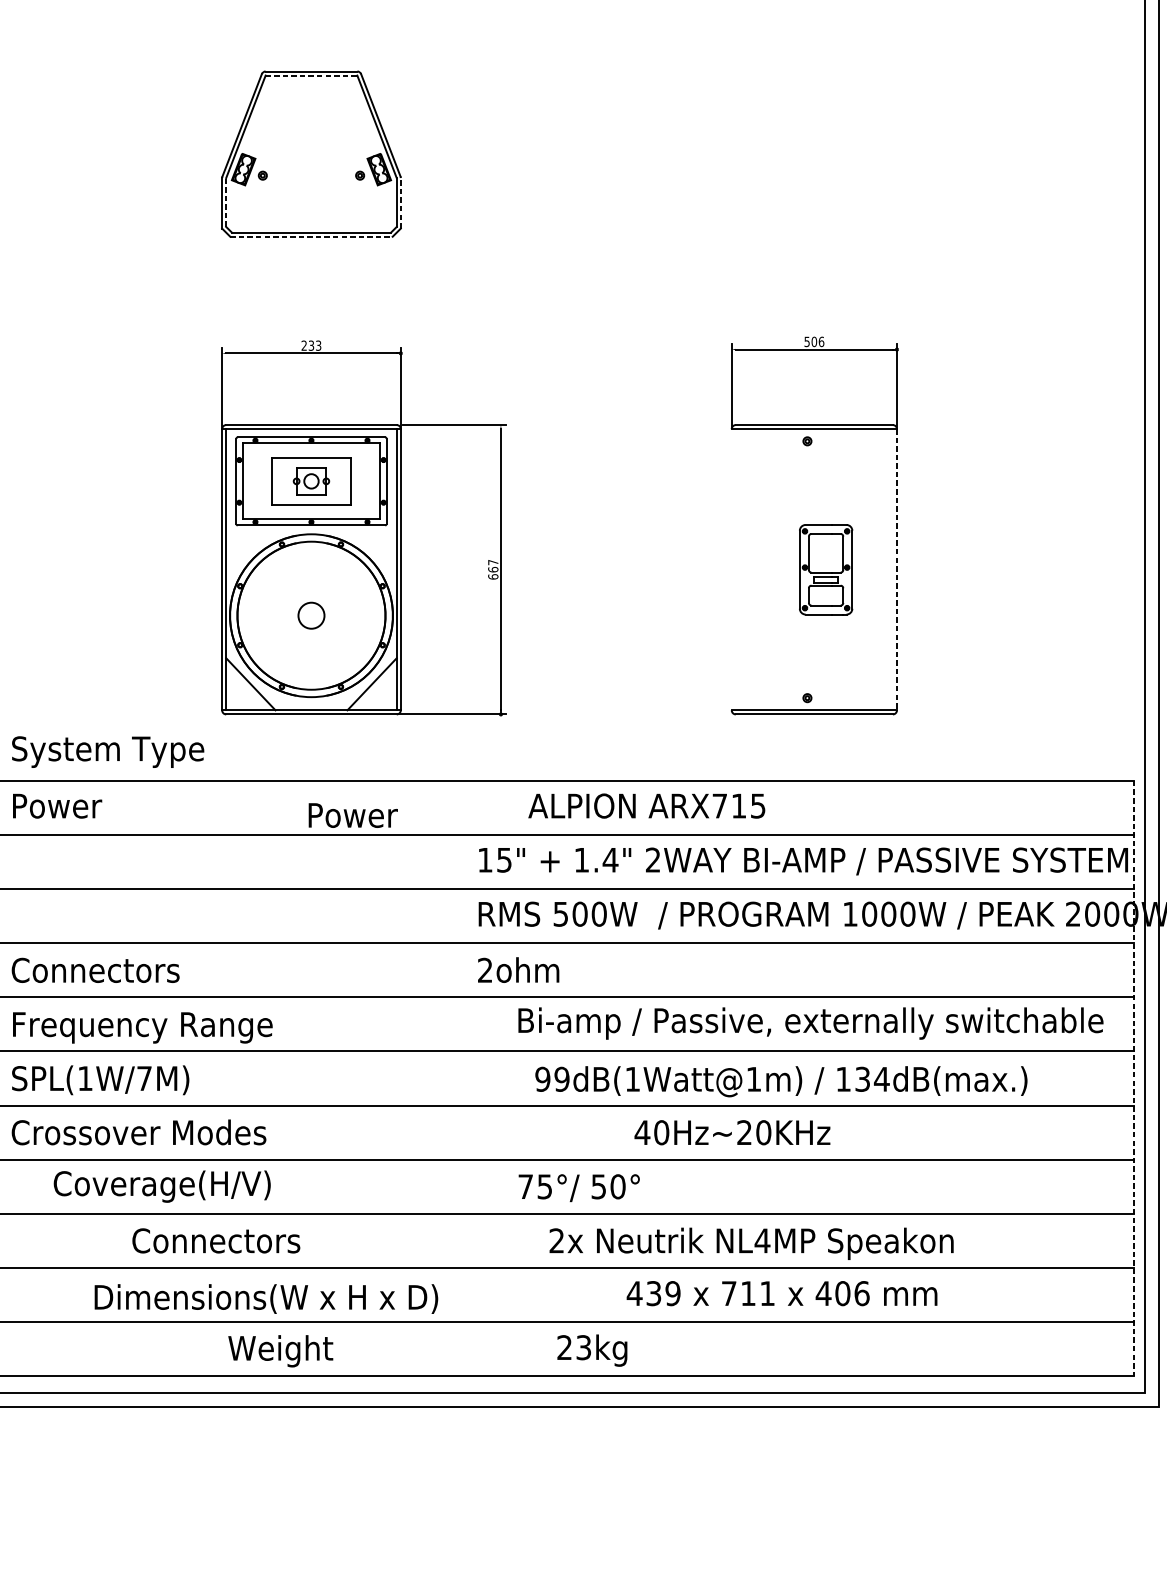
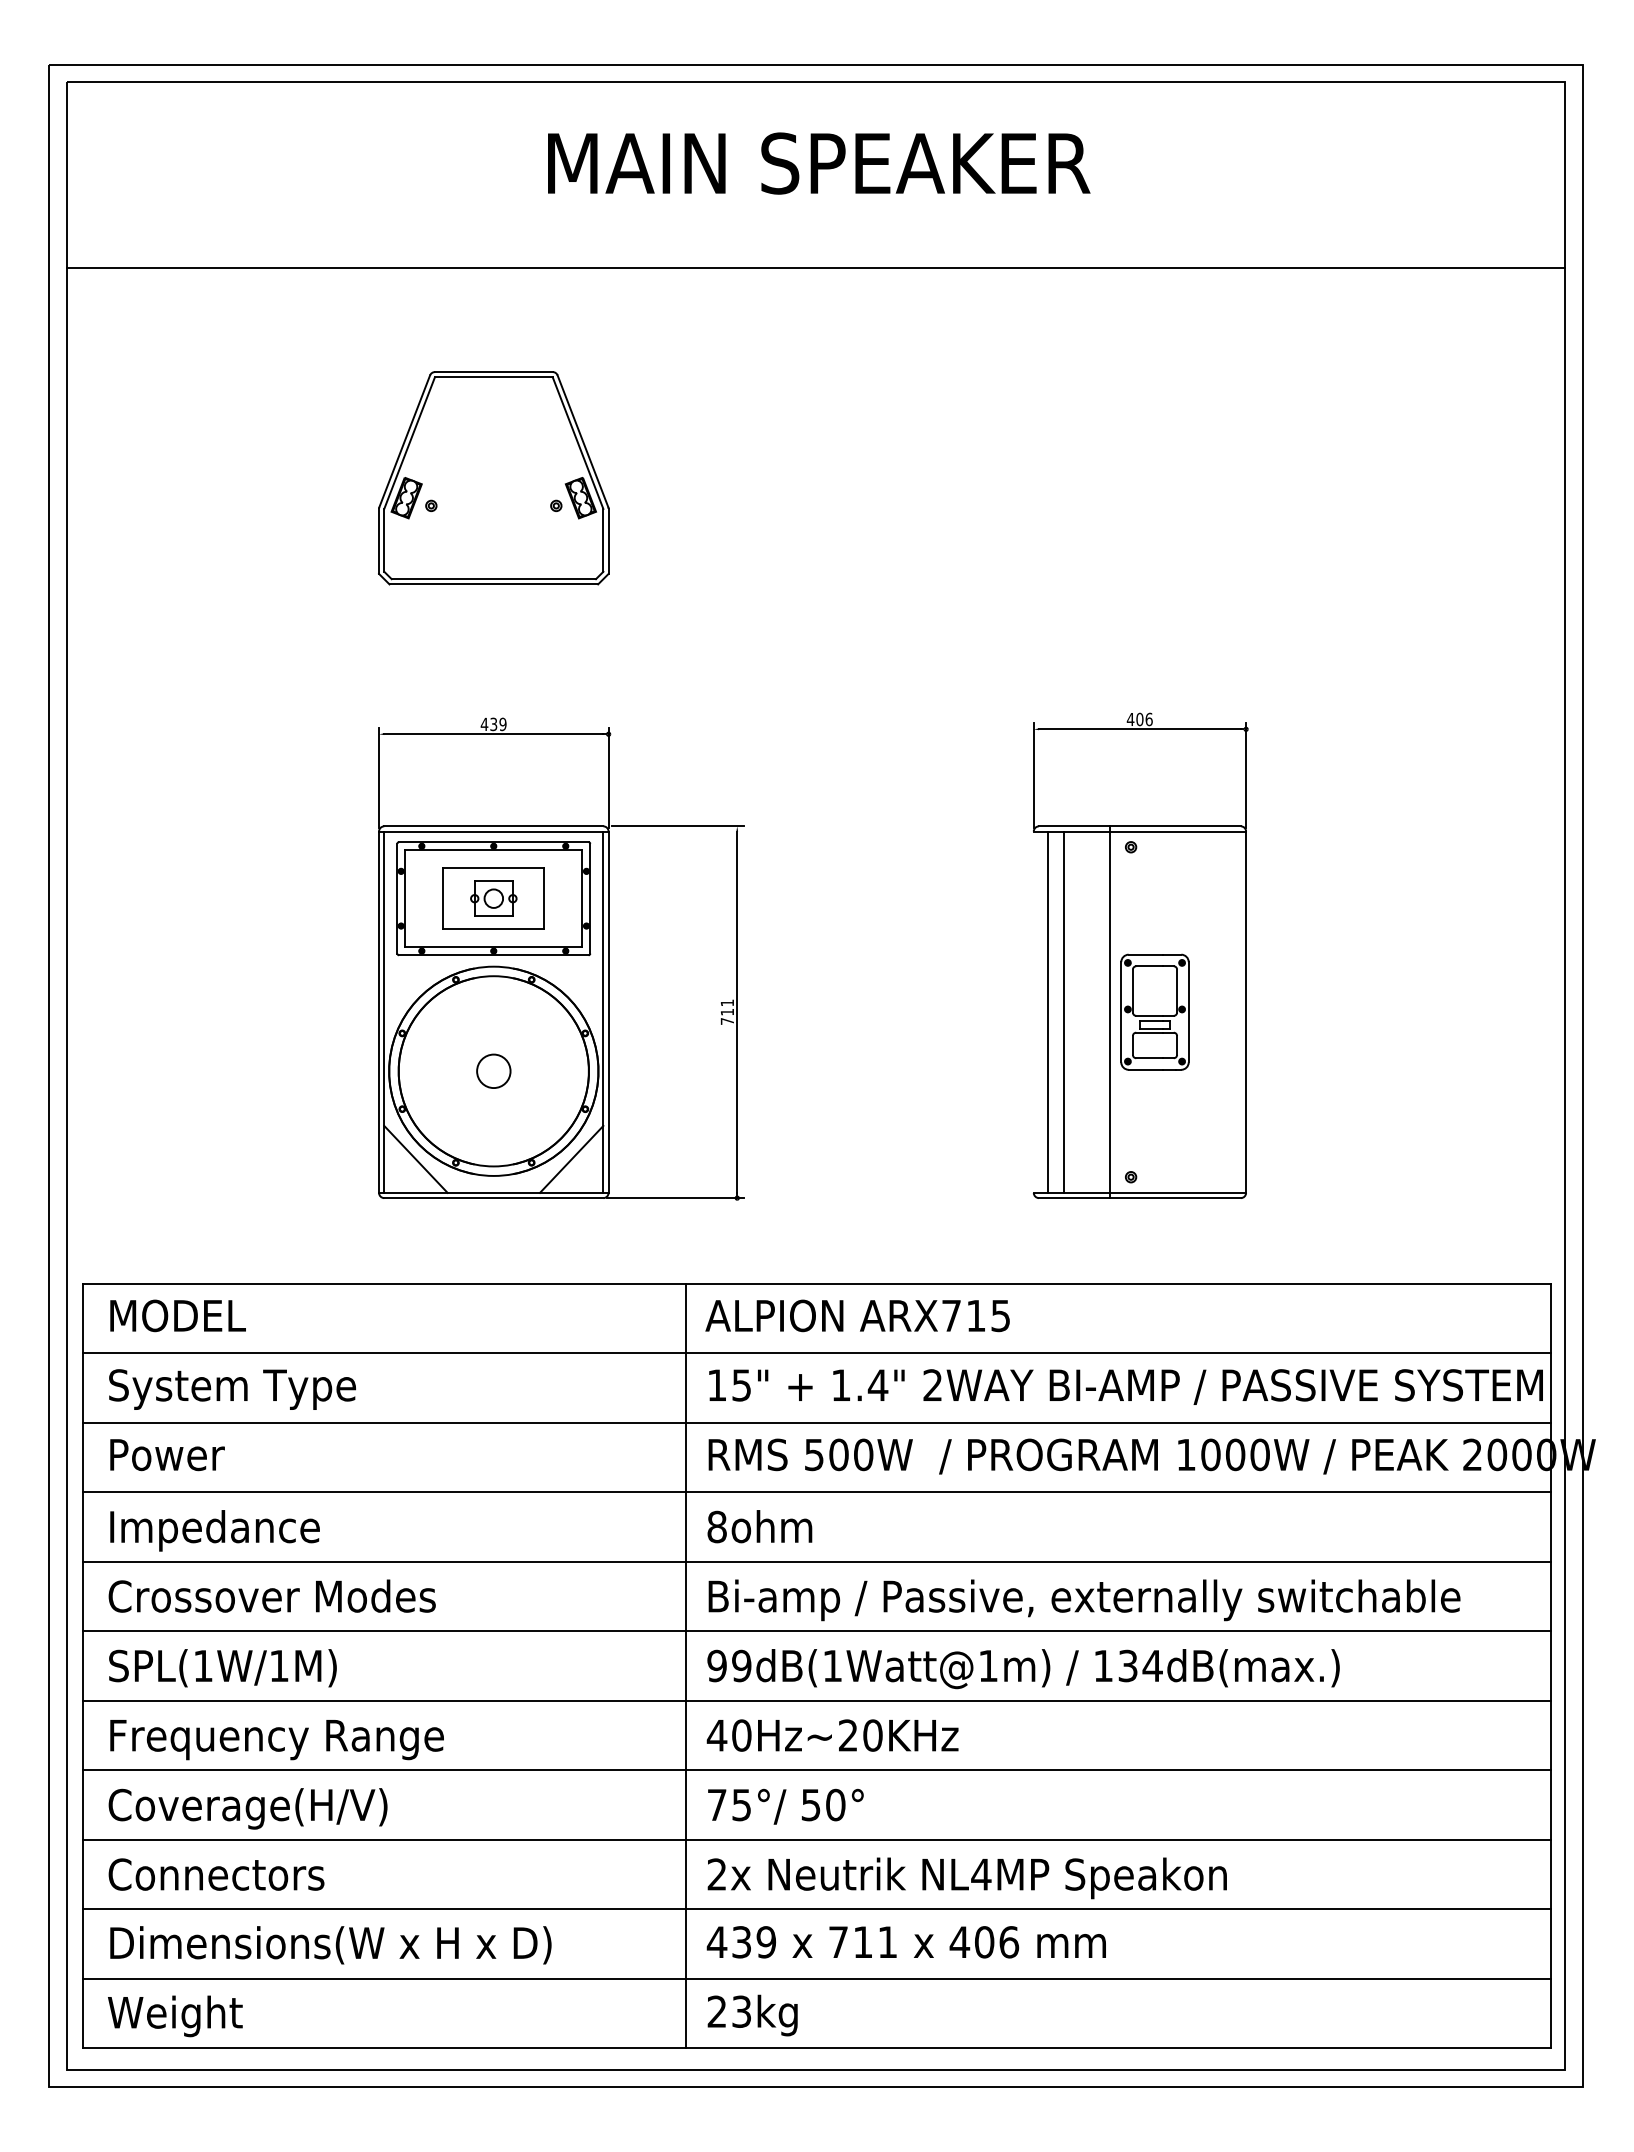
line: (311, 75) -> (493, 377), dashed -> solid
line: (226, 201) -> (384, 539), dashed -> solid
line: (400, 202) -> (608, 540), dashed -> solid
line: (312, 236) -> (494, 584), dashed -> solid
text: (807, 341) -> (1130, 719), 506 -> 406
text: (311, 345) -> (493, 723), 233 -> 439
text: (493, 569) -> (727, 1011), 667 -> 711
line: (743, 569) -> (1048, 1011), added
line: (755, 569) -> (1064, 1011), added
line: (791, 569) -> (1110, 1012), added
line: (897, 569) -> (1246, 1012), dashed -> solid
text: (108, 752) -> (232, 1389), moved
text: (66, 805) -> (179, 1315), Power -> MODEL
text: (646, 805) -> (857, 1315), moved
text: (353, 815) -> (167, 1455), moved
text: (484, 969) -> (716, 1526), 2ohm -> 8ohm
text: (95, 973) -> (216, 1530), Connectors -> Impedance
text: (810, 1023) -> (1084, 1600), moved
text: (141, 1027) -> (275, 1600), Frequency Range -> Crossover Modes
text: (144, 1078) -> (279, 1665), SPL(1W/7M) -> SPL(1W/1M)
line: (460, 1078) -> (685, 1665), added
line: (1133, 1078) -> (1550, 1666), dashed -> solid
text: (781, 1082) -> (1023, 1669), moved
text: (732, 1132) -> (832, 1735), moved
text: (141, 1135) -> (275, 1739), Crossover Modes -> Frequency Range
text: (161, 1186) -> (247, 1808), moved
text: (578, 1187) -> (785, 1806), moved
text: (216, 1240) -> (216, 1874), moved
text: (750, 1243) -> (966, 1878), moved
text: (781, 1293) -> (905, 1942), moved
text: (266, 1299) -> (330, 1945), moved
text: (592, 1350) -> (752, 2015), moved
text: (280, 1351) -> (175, 2016), moved

